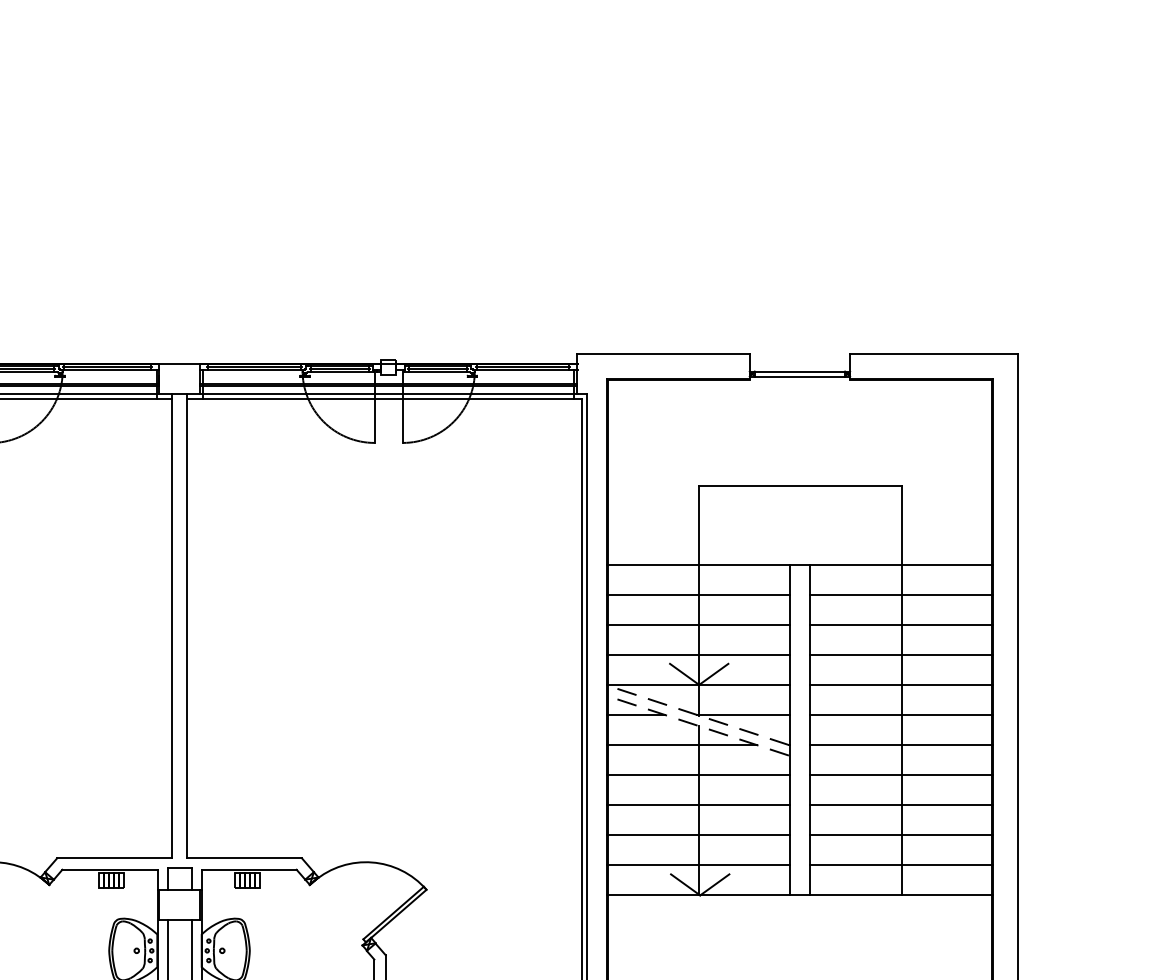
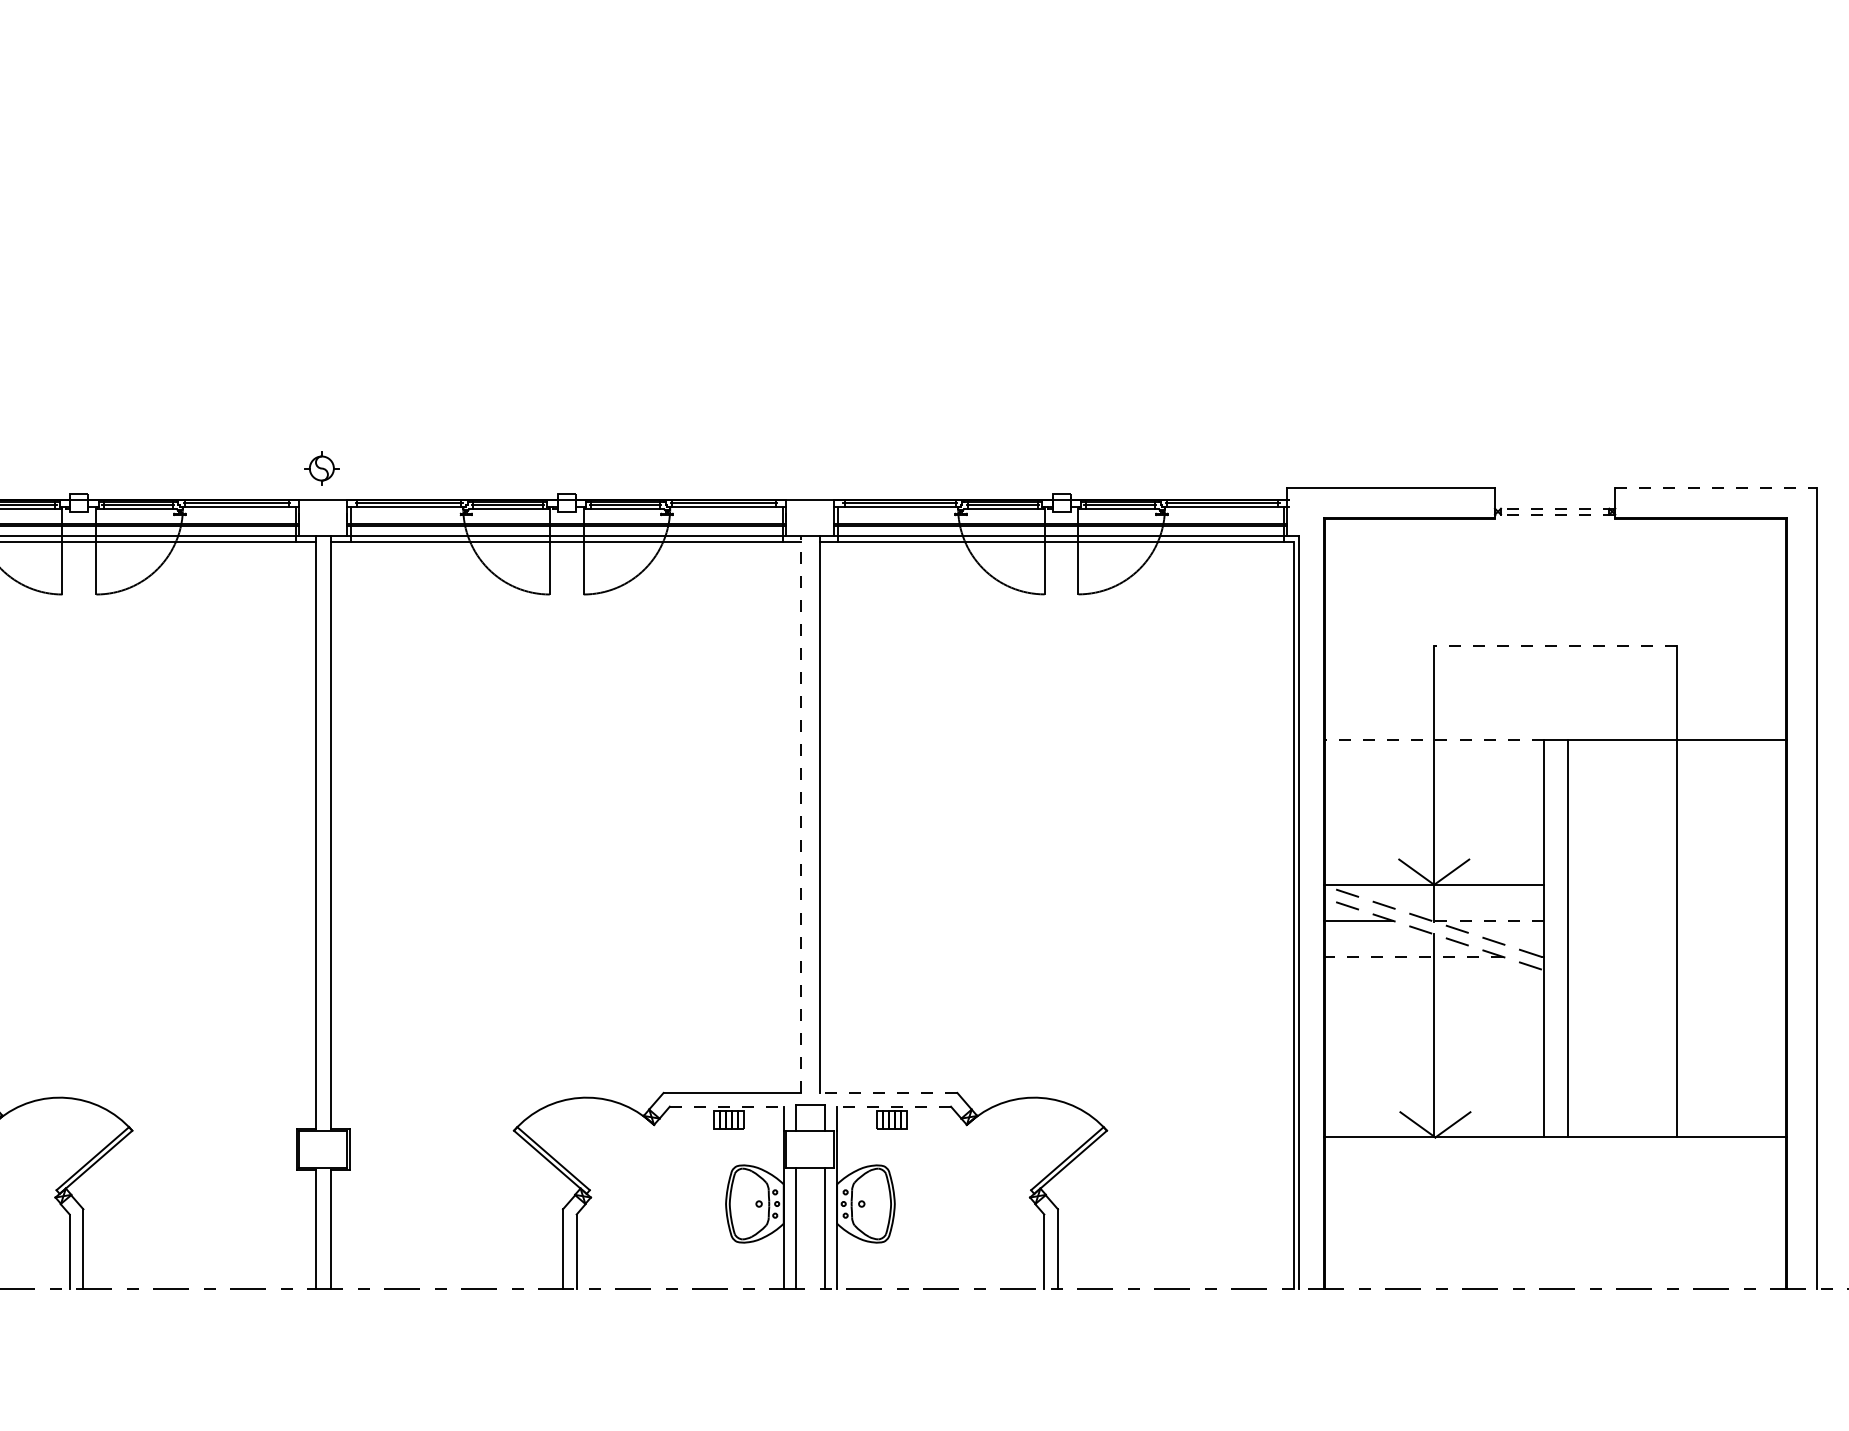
line: (934, 353) -> (1716, 487), solid -> dashed
line: (799, 371) -> (1554, 508), solid -> dashed
line: (799, 376) -> (1554, 514), solid -> dashed
line: (800, 486) -> (1555, 646), solid -> dashed
line: (698, 564) -> (1433, 740), solid -> dashed
line: (698, 594) -> (1433, 776), removed
line: (901, 594) -> (1676, 776), removed
line: (698, 624) -> (1433, 812), removed
line: (901, 624) -> (1676, 812), removed
line: (172, 626) -> (801, 814), solid -> dashed
line: (698, 654) -> (1433, 848), removed
line: (901, 654) -> (1676, 848), removed
line: (901, 684) -> (1676, 884), removed
line: (743, 714) -> (1487, 920), solid -> dashed
line: (901, 714) -> (1676, 920), removed
line: (681, 745) -> (1413, 957), solid -> dashed
line: (901, 745) -> (1676, 957), removed
line: (698, 775) -> (1433, 993), removed
line: (901, 775) -> (1676, 993), removed
line: (698, 805) -> (1433, 1029), removed
line: (901, 805) -> (1676, 1029), removed
line: (698, 835) -> (1433, 1065), removed
line: (901, 835) -> (1676, 1065), removed
line: (244, 857) -> (888, 1092), solid -> dashed
line: (698, 865) -> (1433, 1101), removed
line: (901, 865) -> (1676, 1101), removed
line: (110, 869) -> (727, 1106), solid -> dashed
line: (248, 869) -> (893, 1106), solid -> dashed

